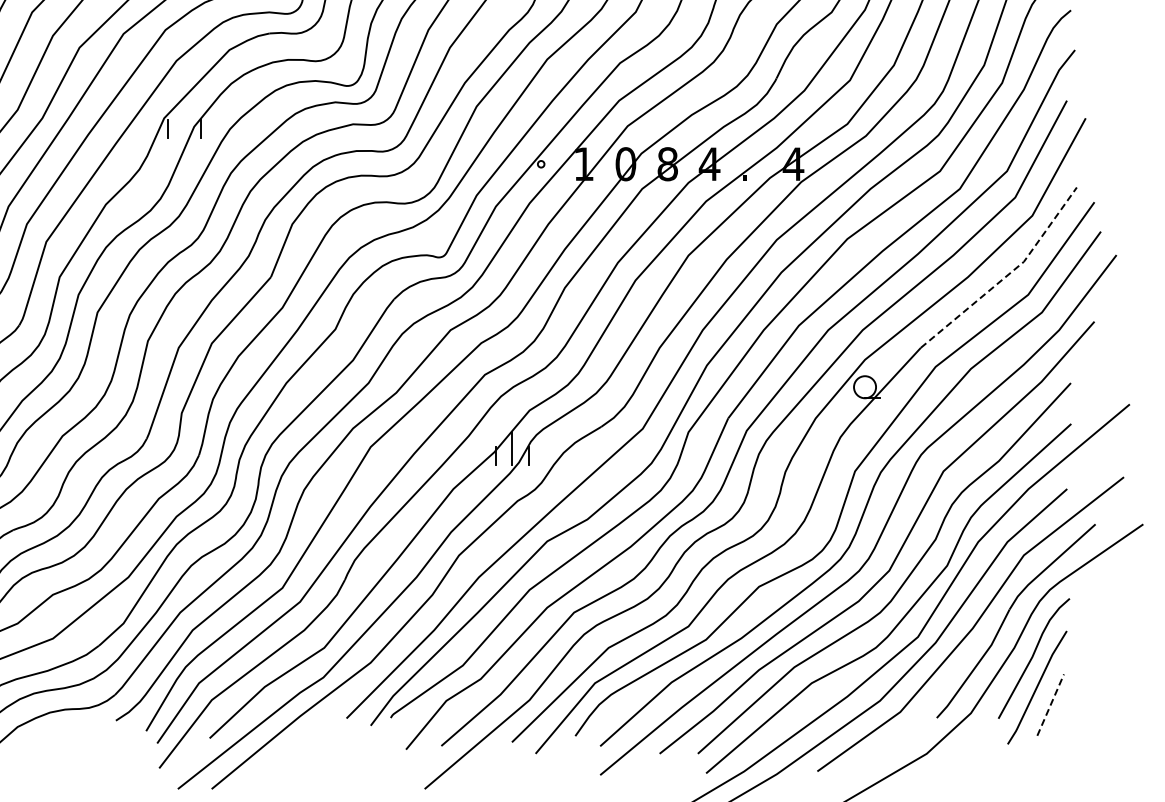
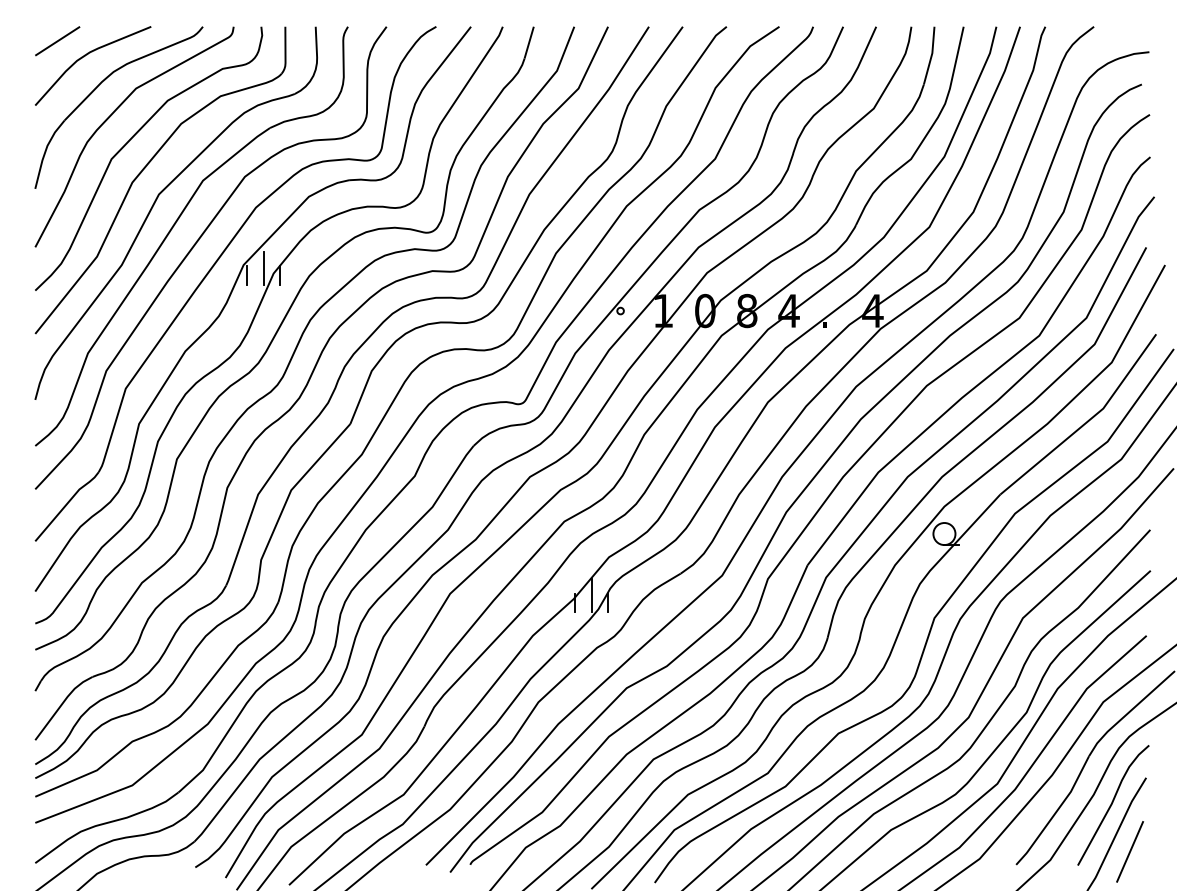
line: (184, 120) -> (263, 267), added
line: (1008, 274) -> (1087, 421), dashed -> solid
line: (1051, 704) -> (1130, 851), dashed -> solid

